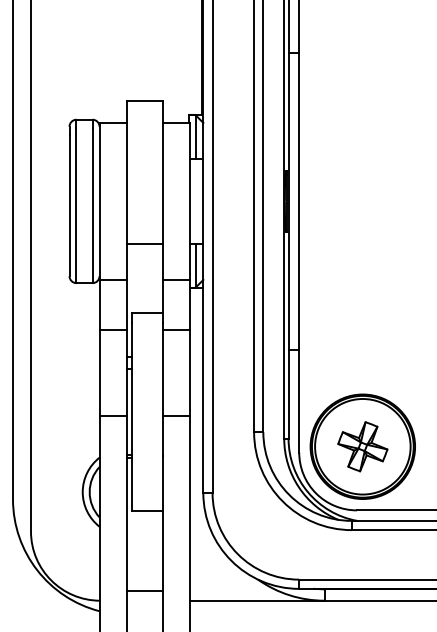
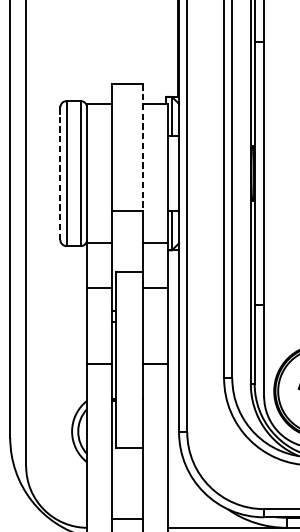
line: (162, 172) -> (142, 147), solid -> dashed
line: (69, 205) -> (60, 177), solid -> dashed

